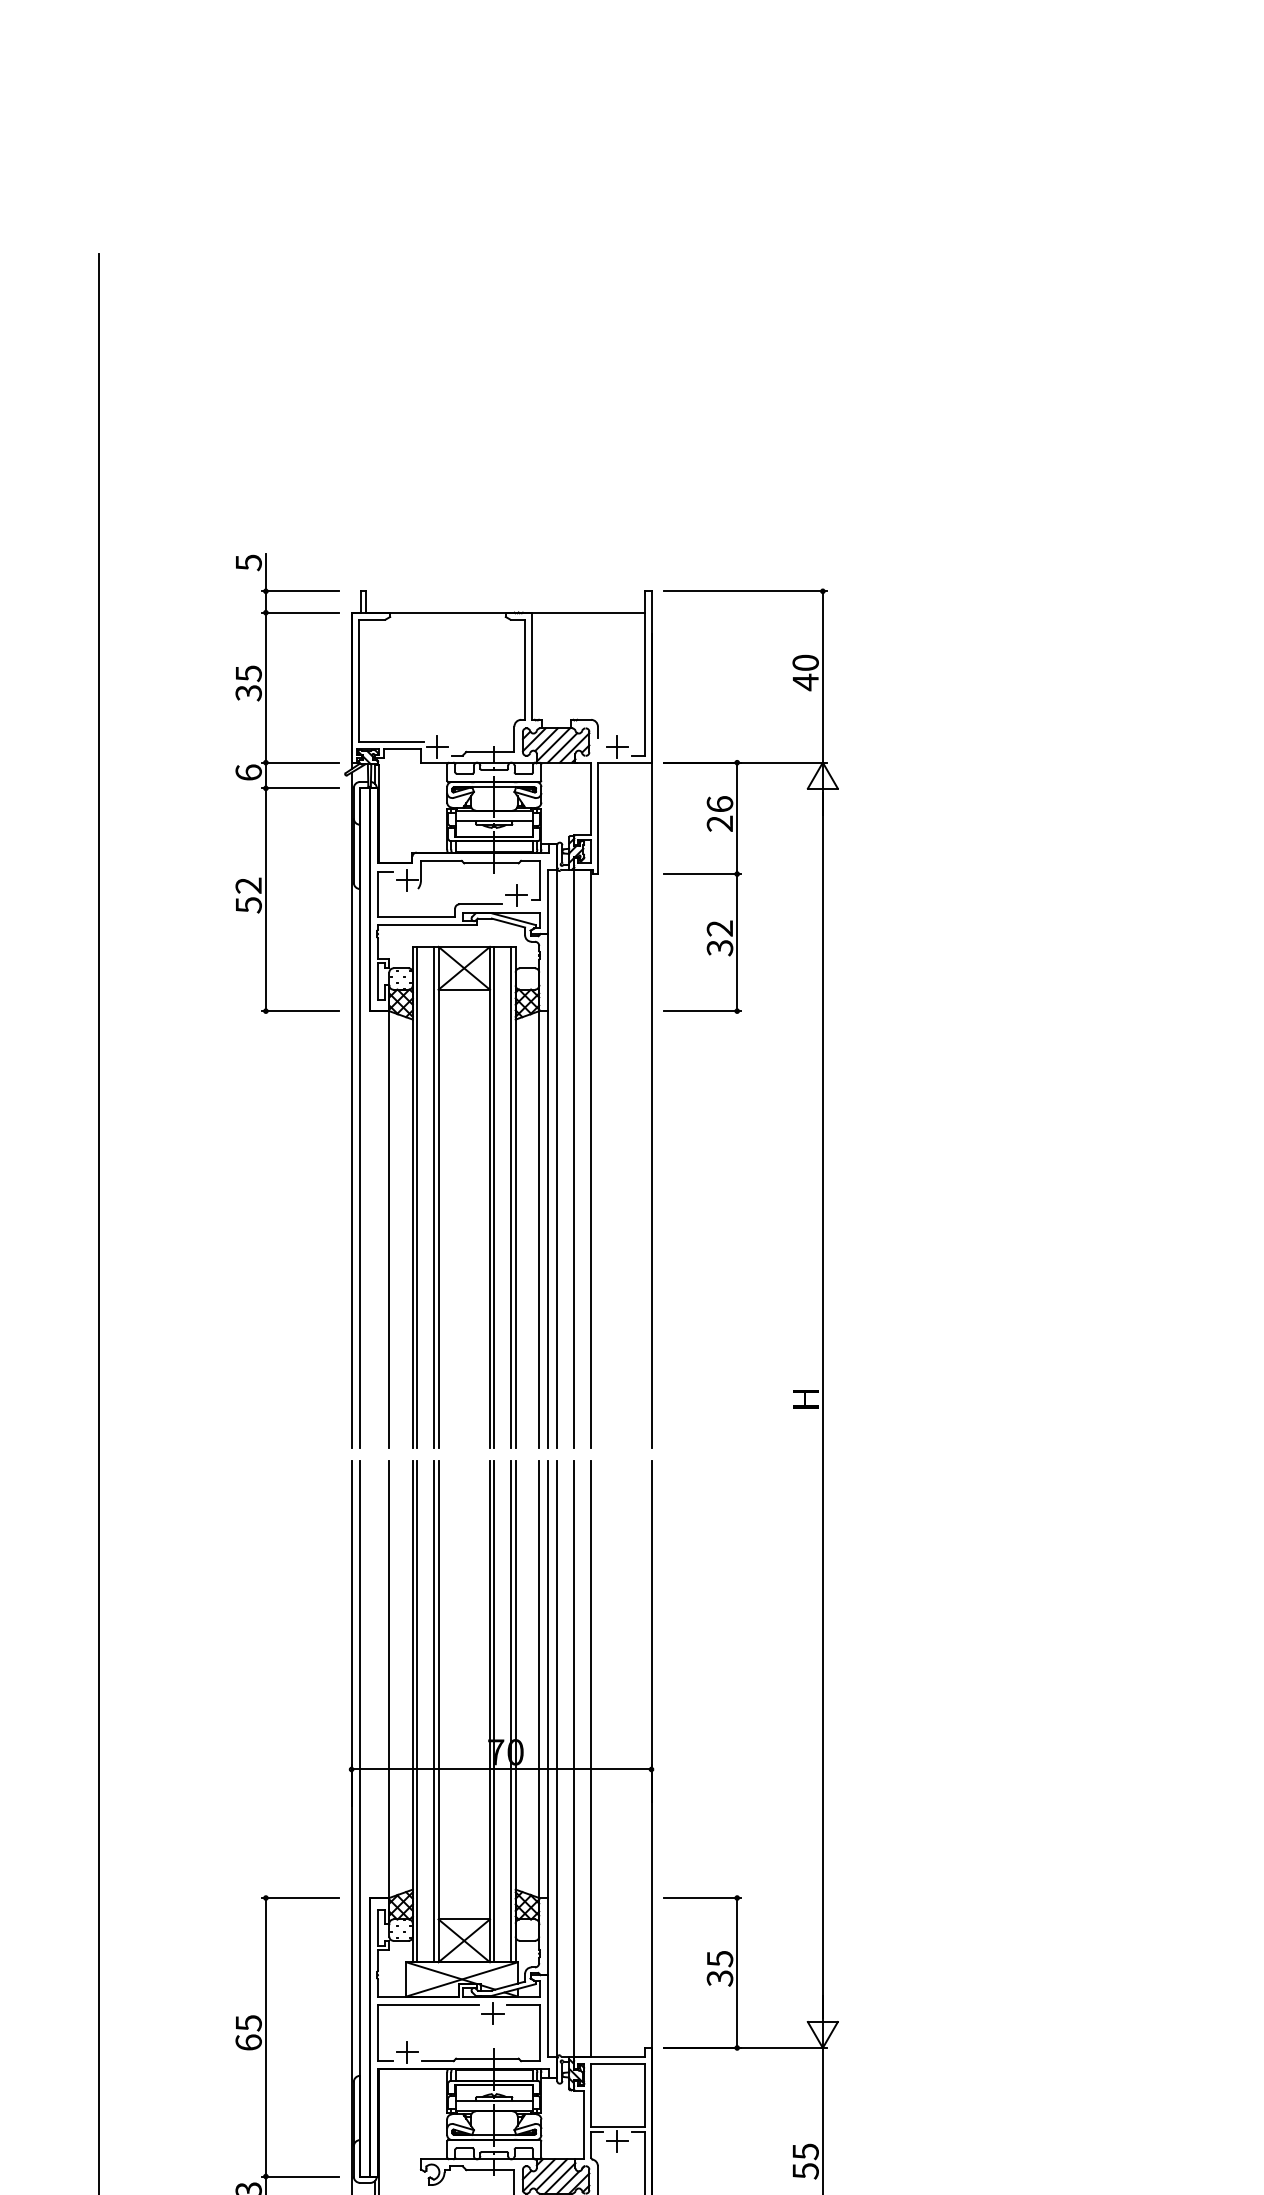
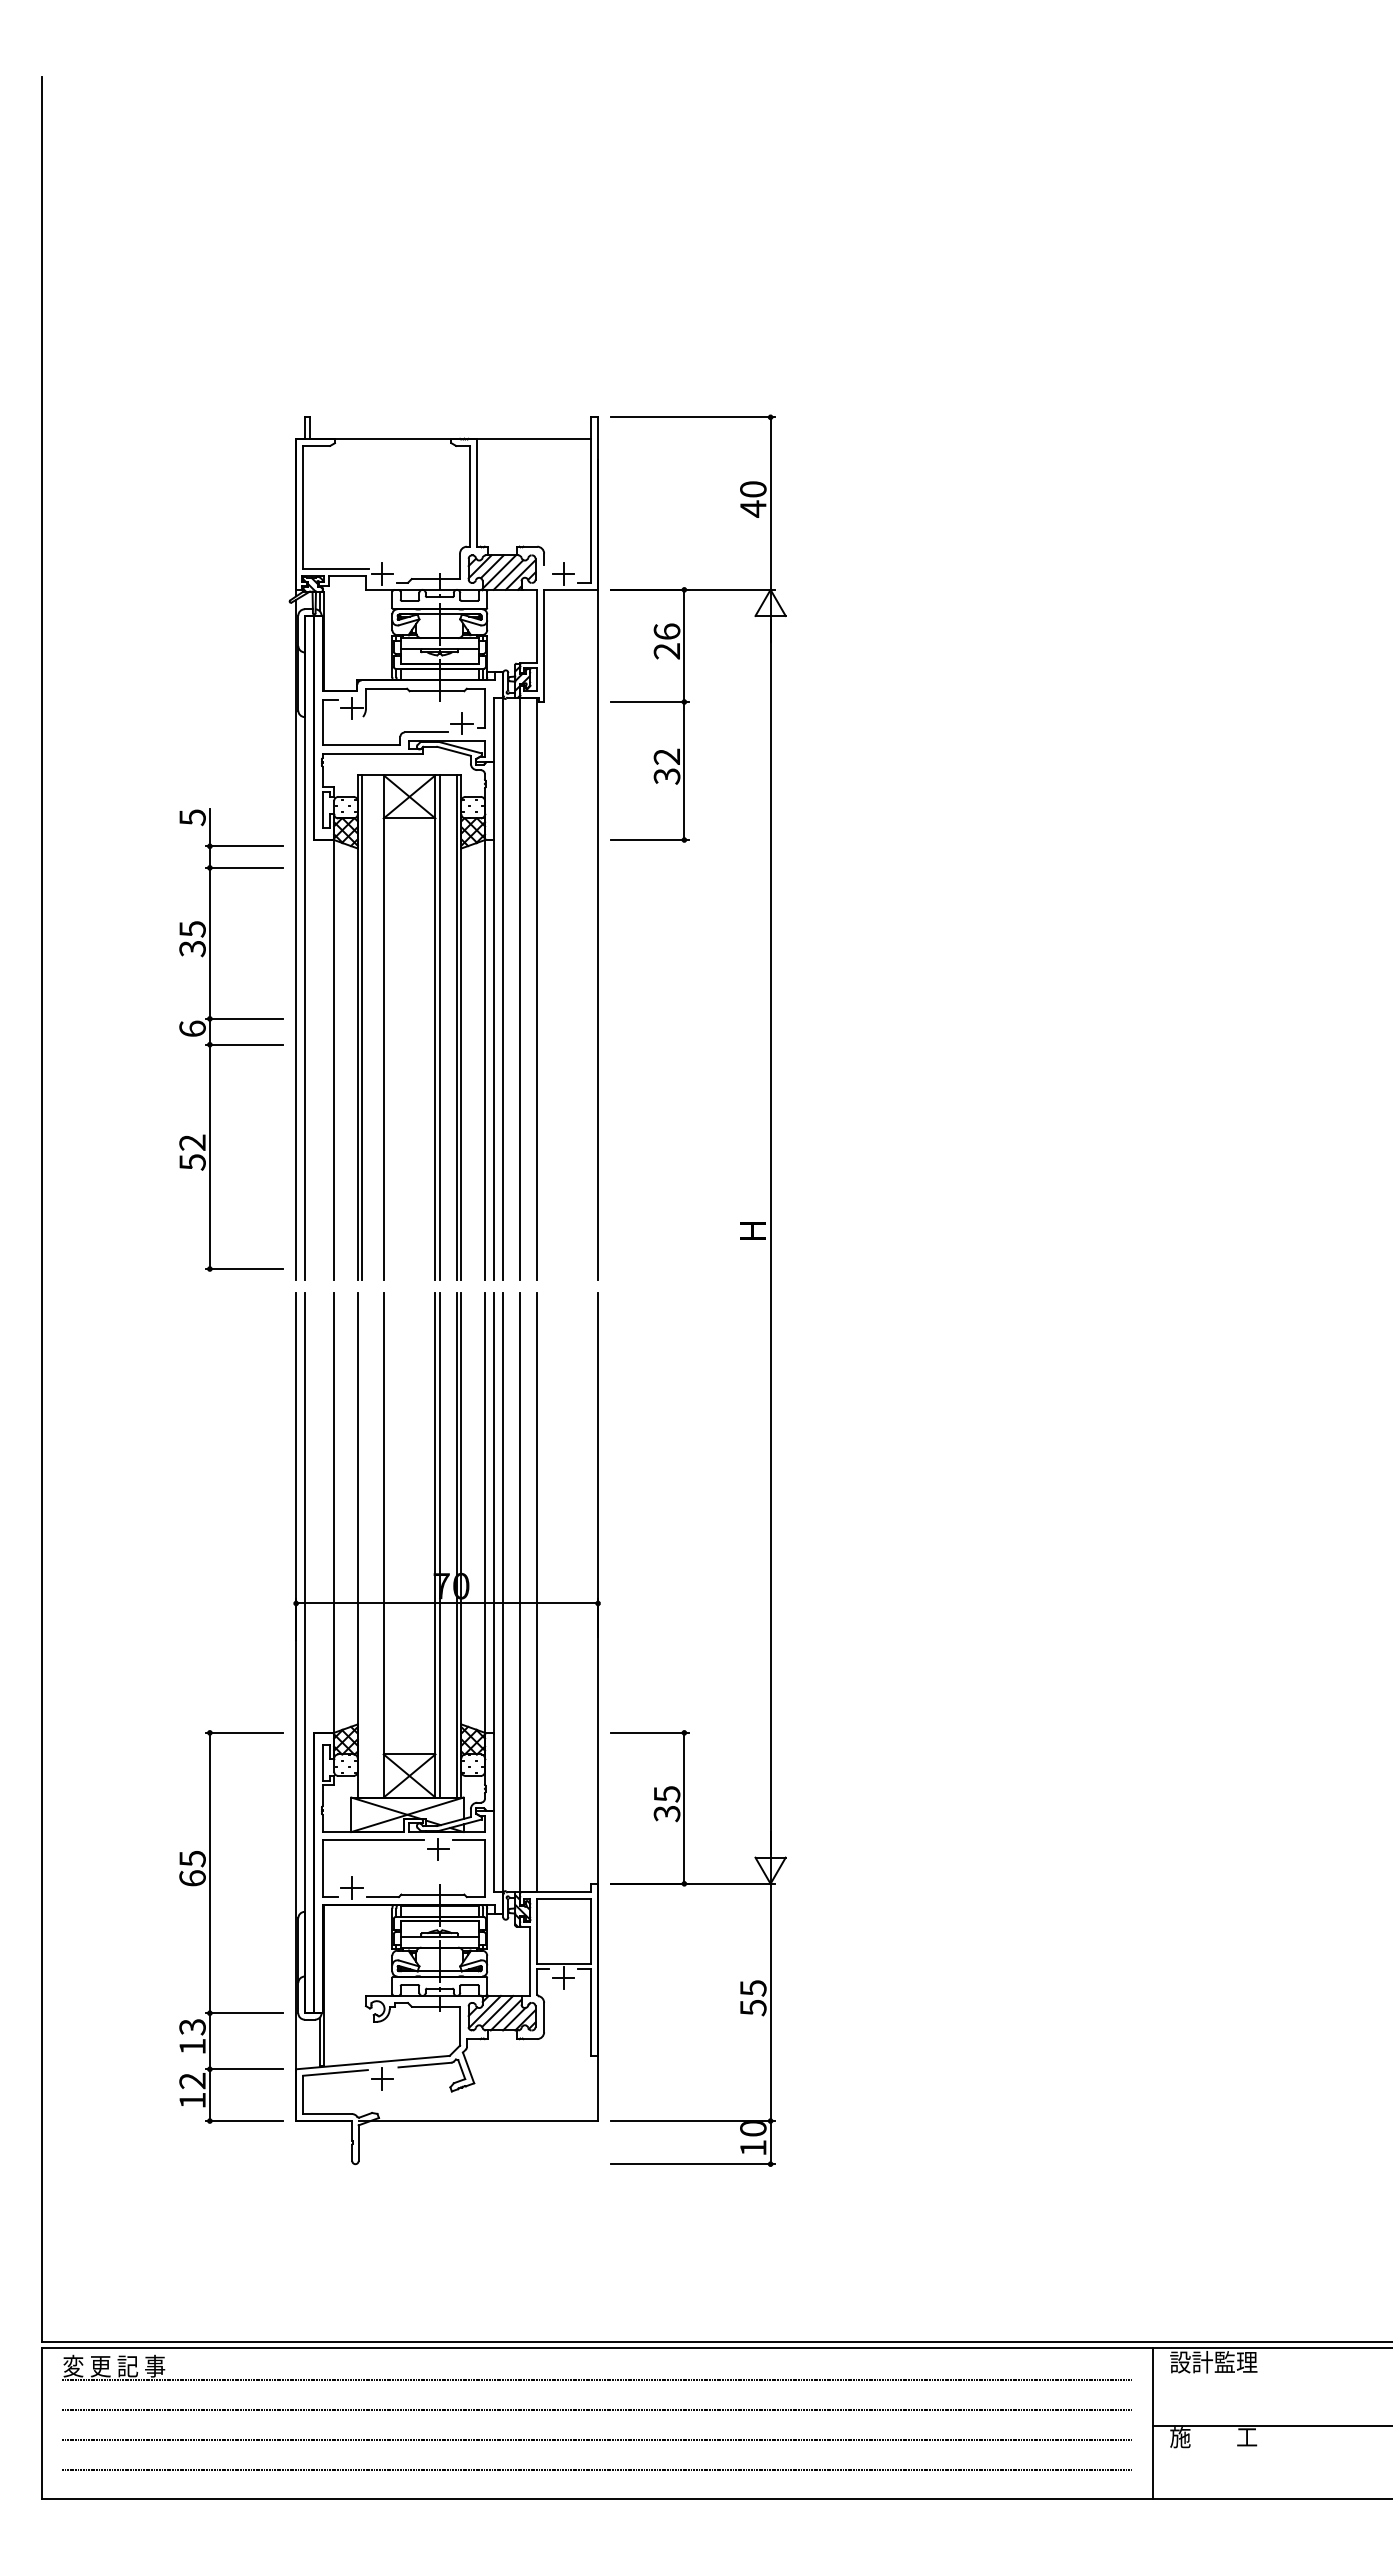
part: (287, 783) -> (231, 1039), moved
line: (434, 1197) -> (379, 1027), removed
line: (417, 1710) -> (362, 1544), removed
line: (434, 1710) -> (379, 1544), removed

